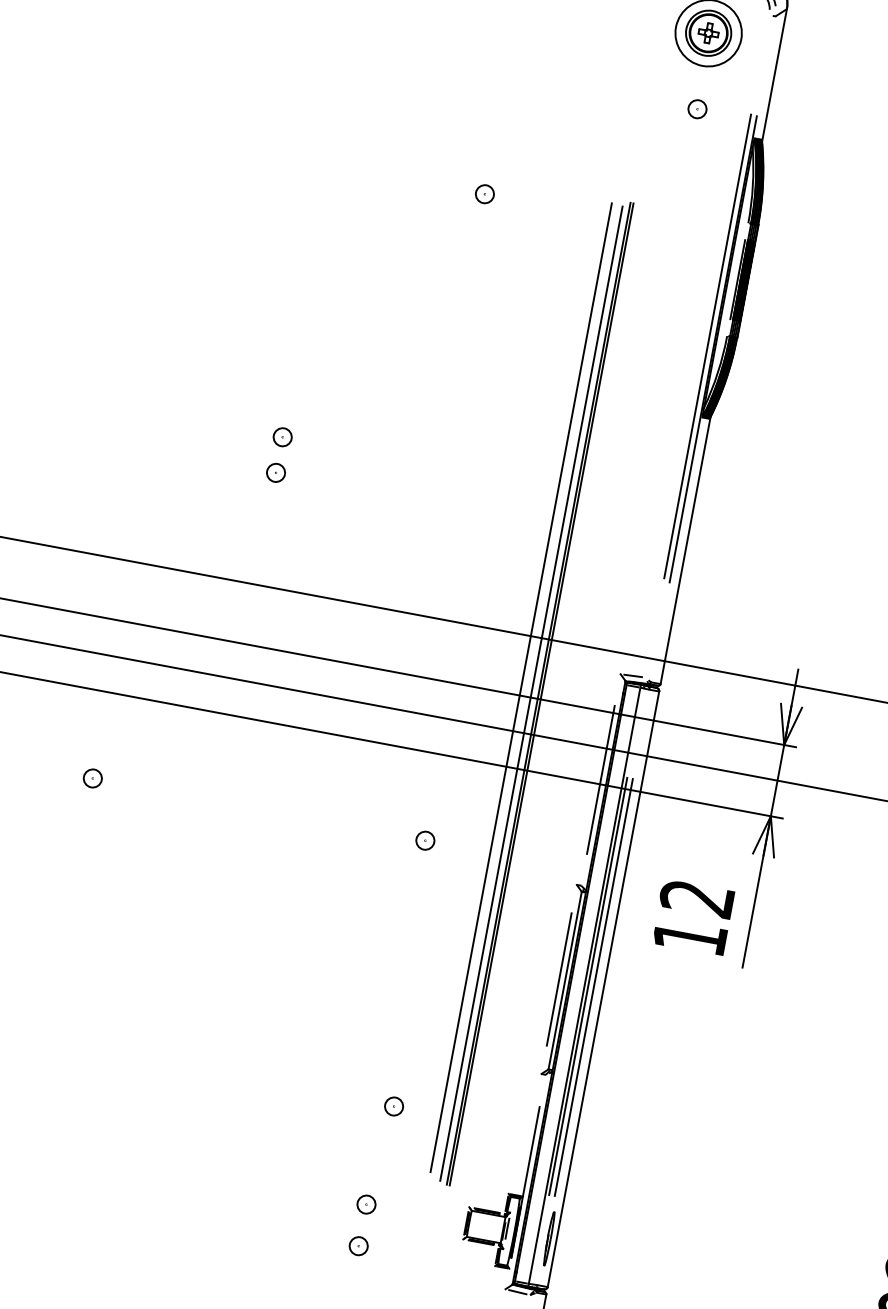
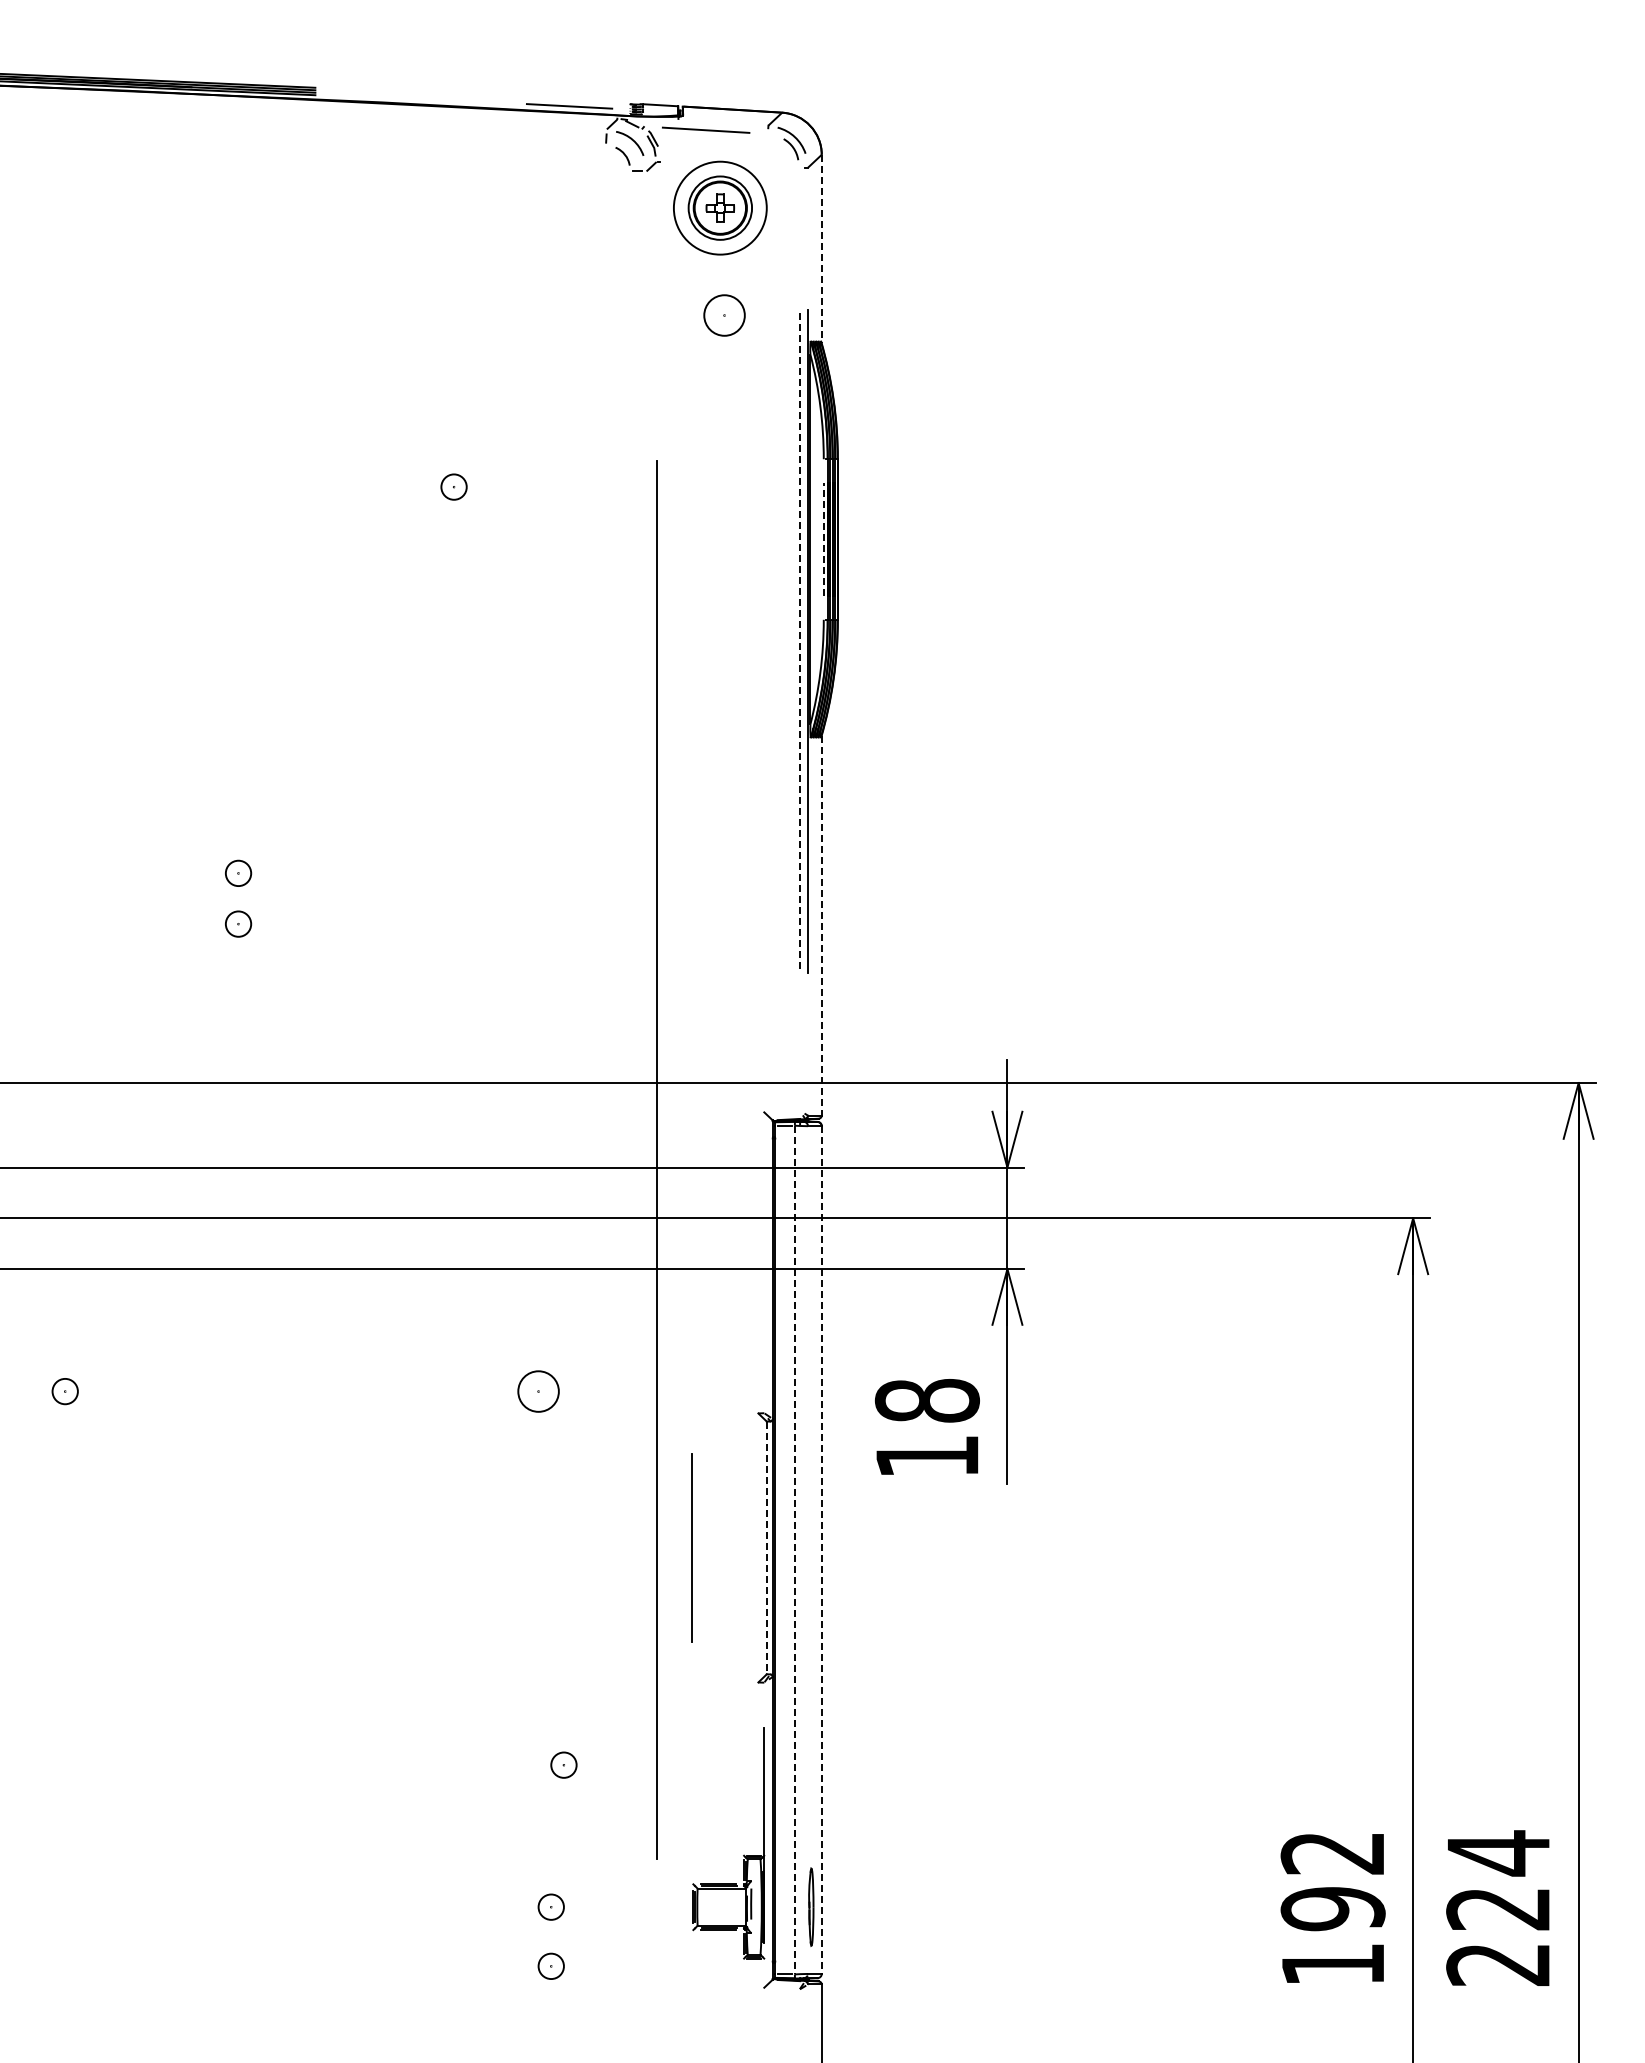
line: (774, 75) -> (821, 249), solid -> dashed
circle: (697, 109) -> (724, 315), size x1.6
line: (737, 279) -> (823, 539), solid -> dashed
line: (707, 346) -> (799, 639), solid -> dashed
line: (685, 551) -> (821, 926), solid -> dashed
line: (632, 675) -> (781, 1111), removed
line: (521, 687) -> (631, 1156), removed
line: (531, 693) -> (646, 1161), removed
line: (541, 694) -> (660, 1160), removed
line: (601, 779) -> (764, 1262), removed
circle: (425, 840) -> (538, 1391), size x1.6
text: (696, 898) -> (926, 1400), 12 -> 18
line: (558, 979) -> (691, 1547), moved
line: (564, 980) -> (766, 1548), solid -> dashed
line: (584, 986) -> (794, 1550), solid -> dashed
line: (588, 986) -> (800, 1549), removed
line: (594, 987) -> (808, 1549), removed
line: (603, 989) -> (821, 1550), solid -> dashed
line: (517, 1292) -> (781, 1988), removed

